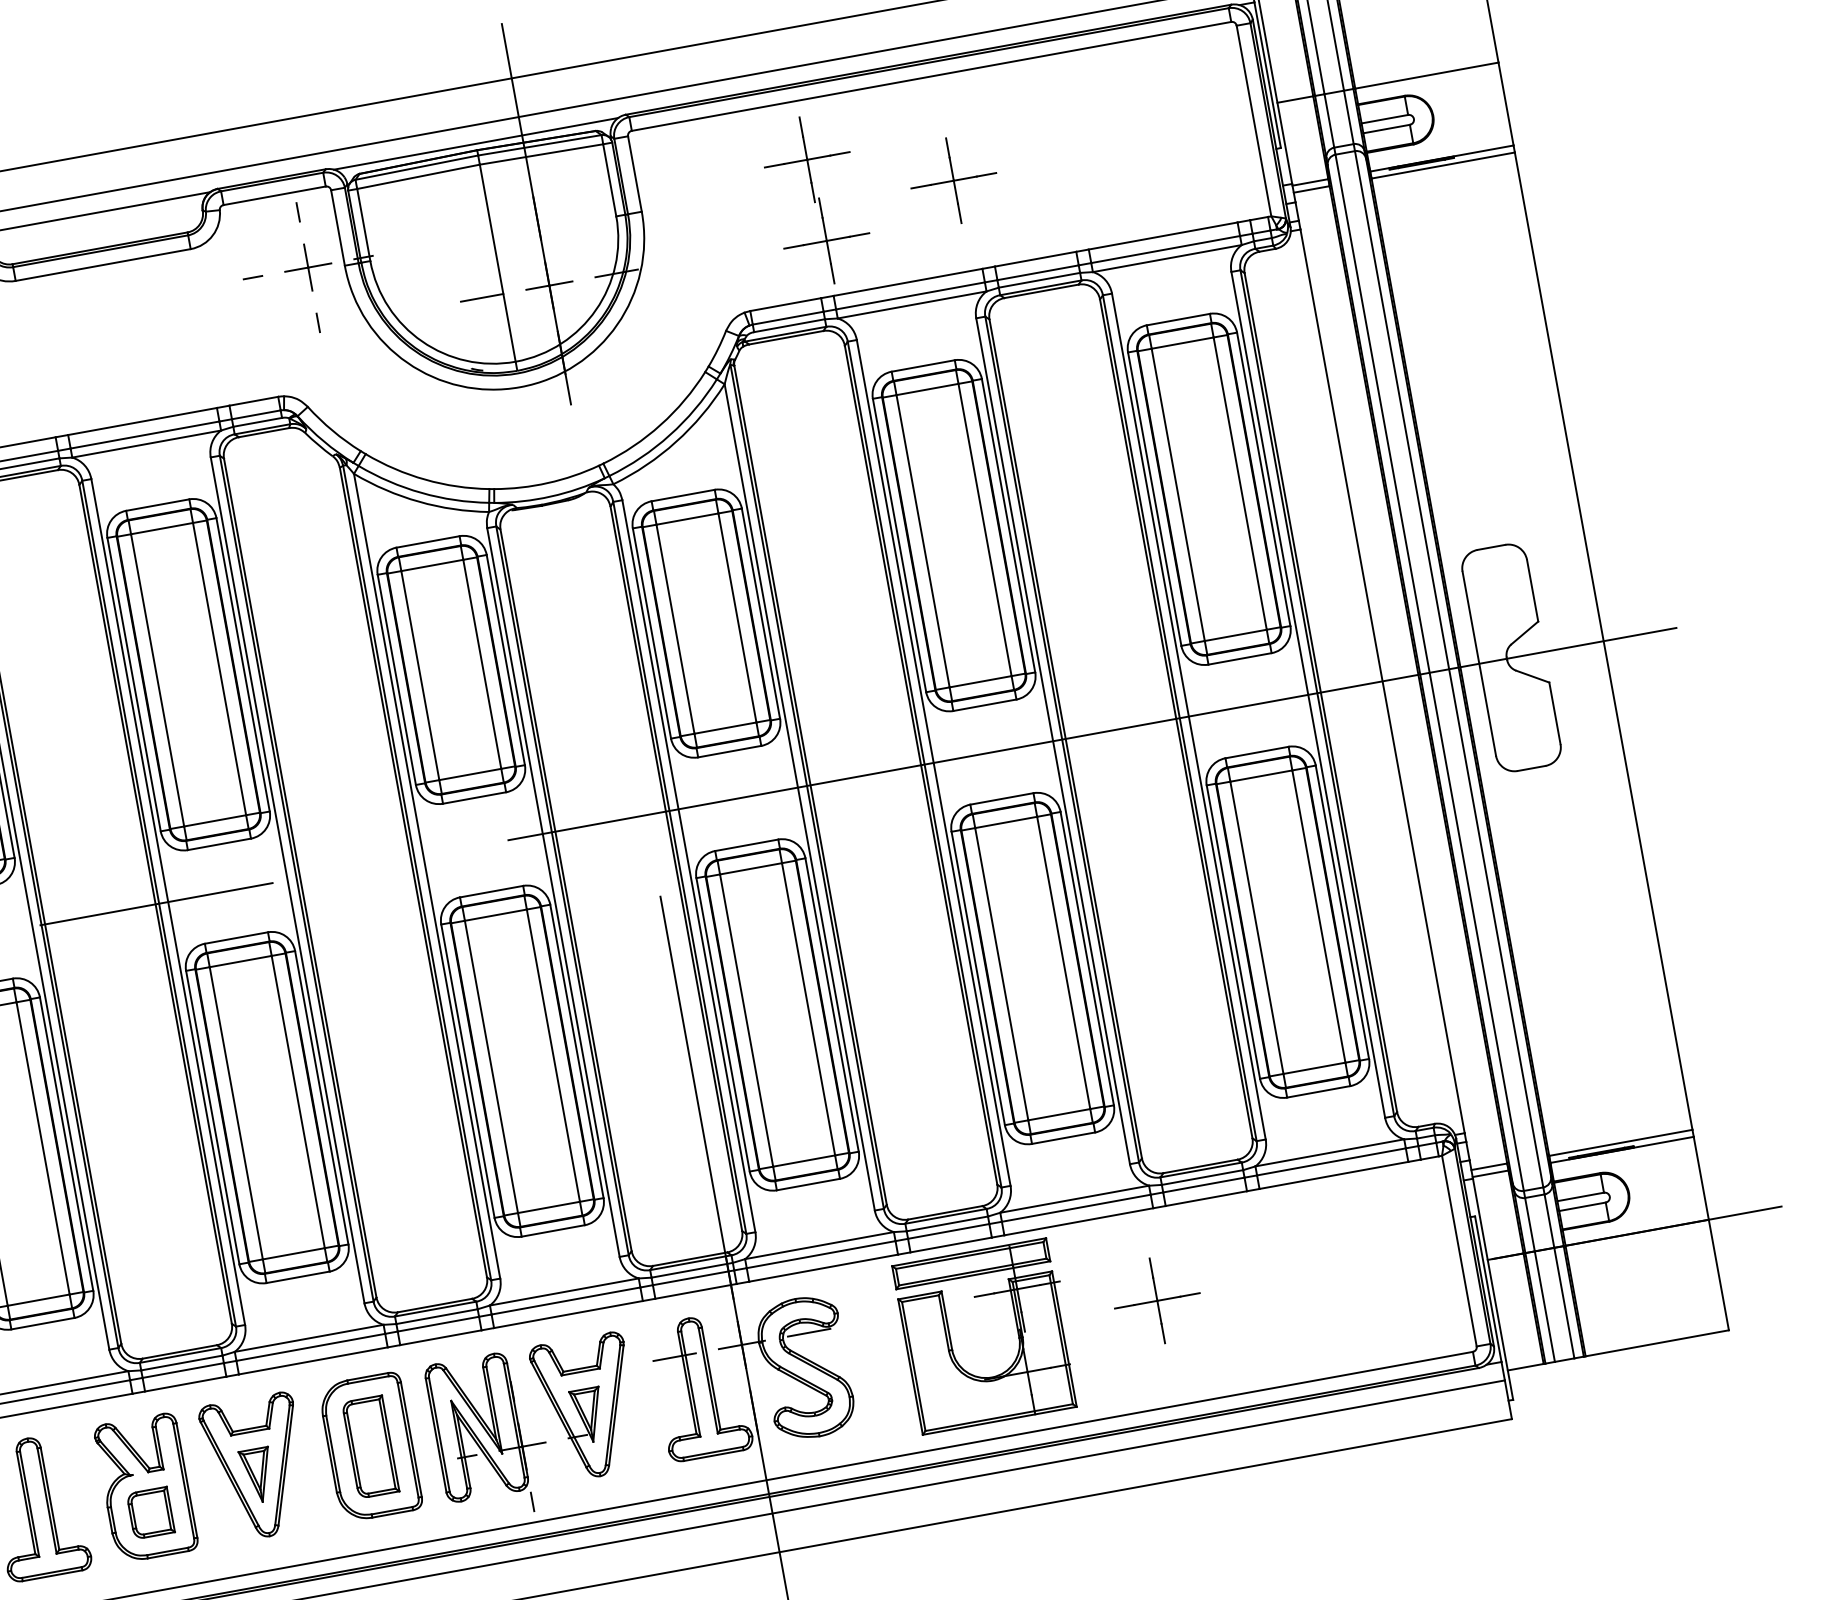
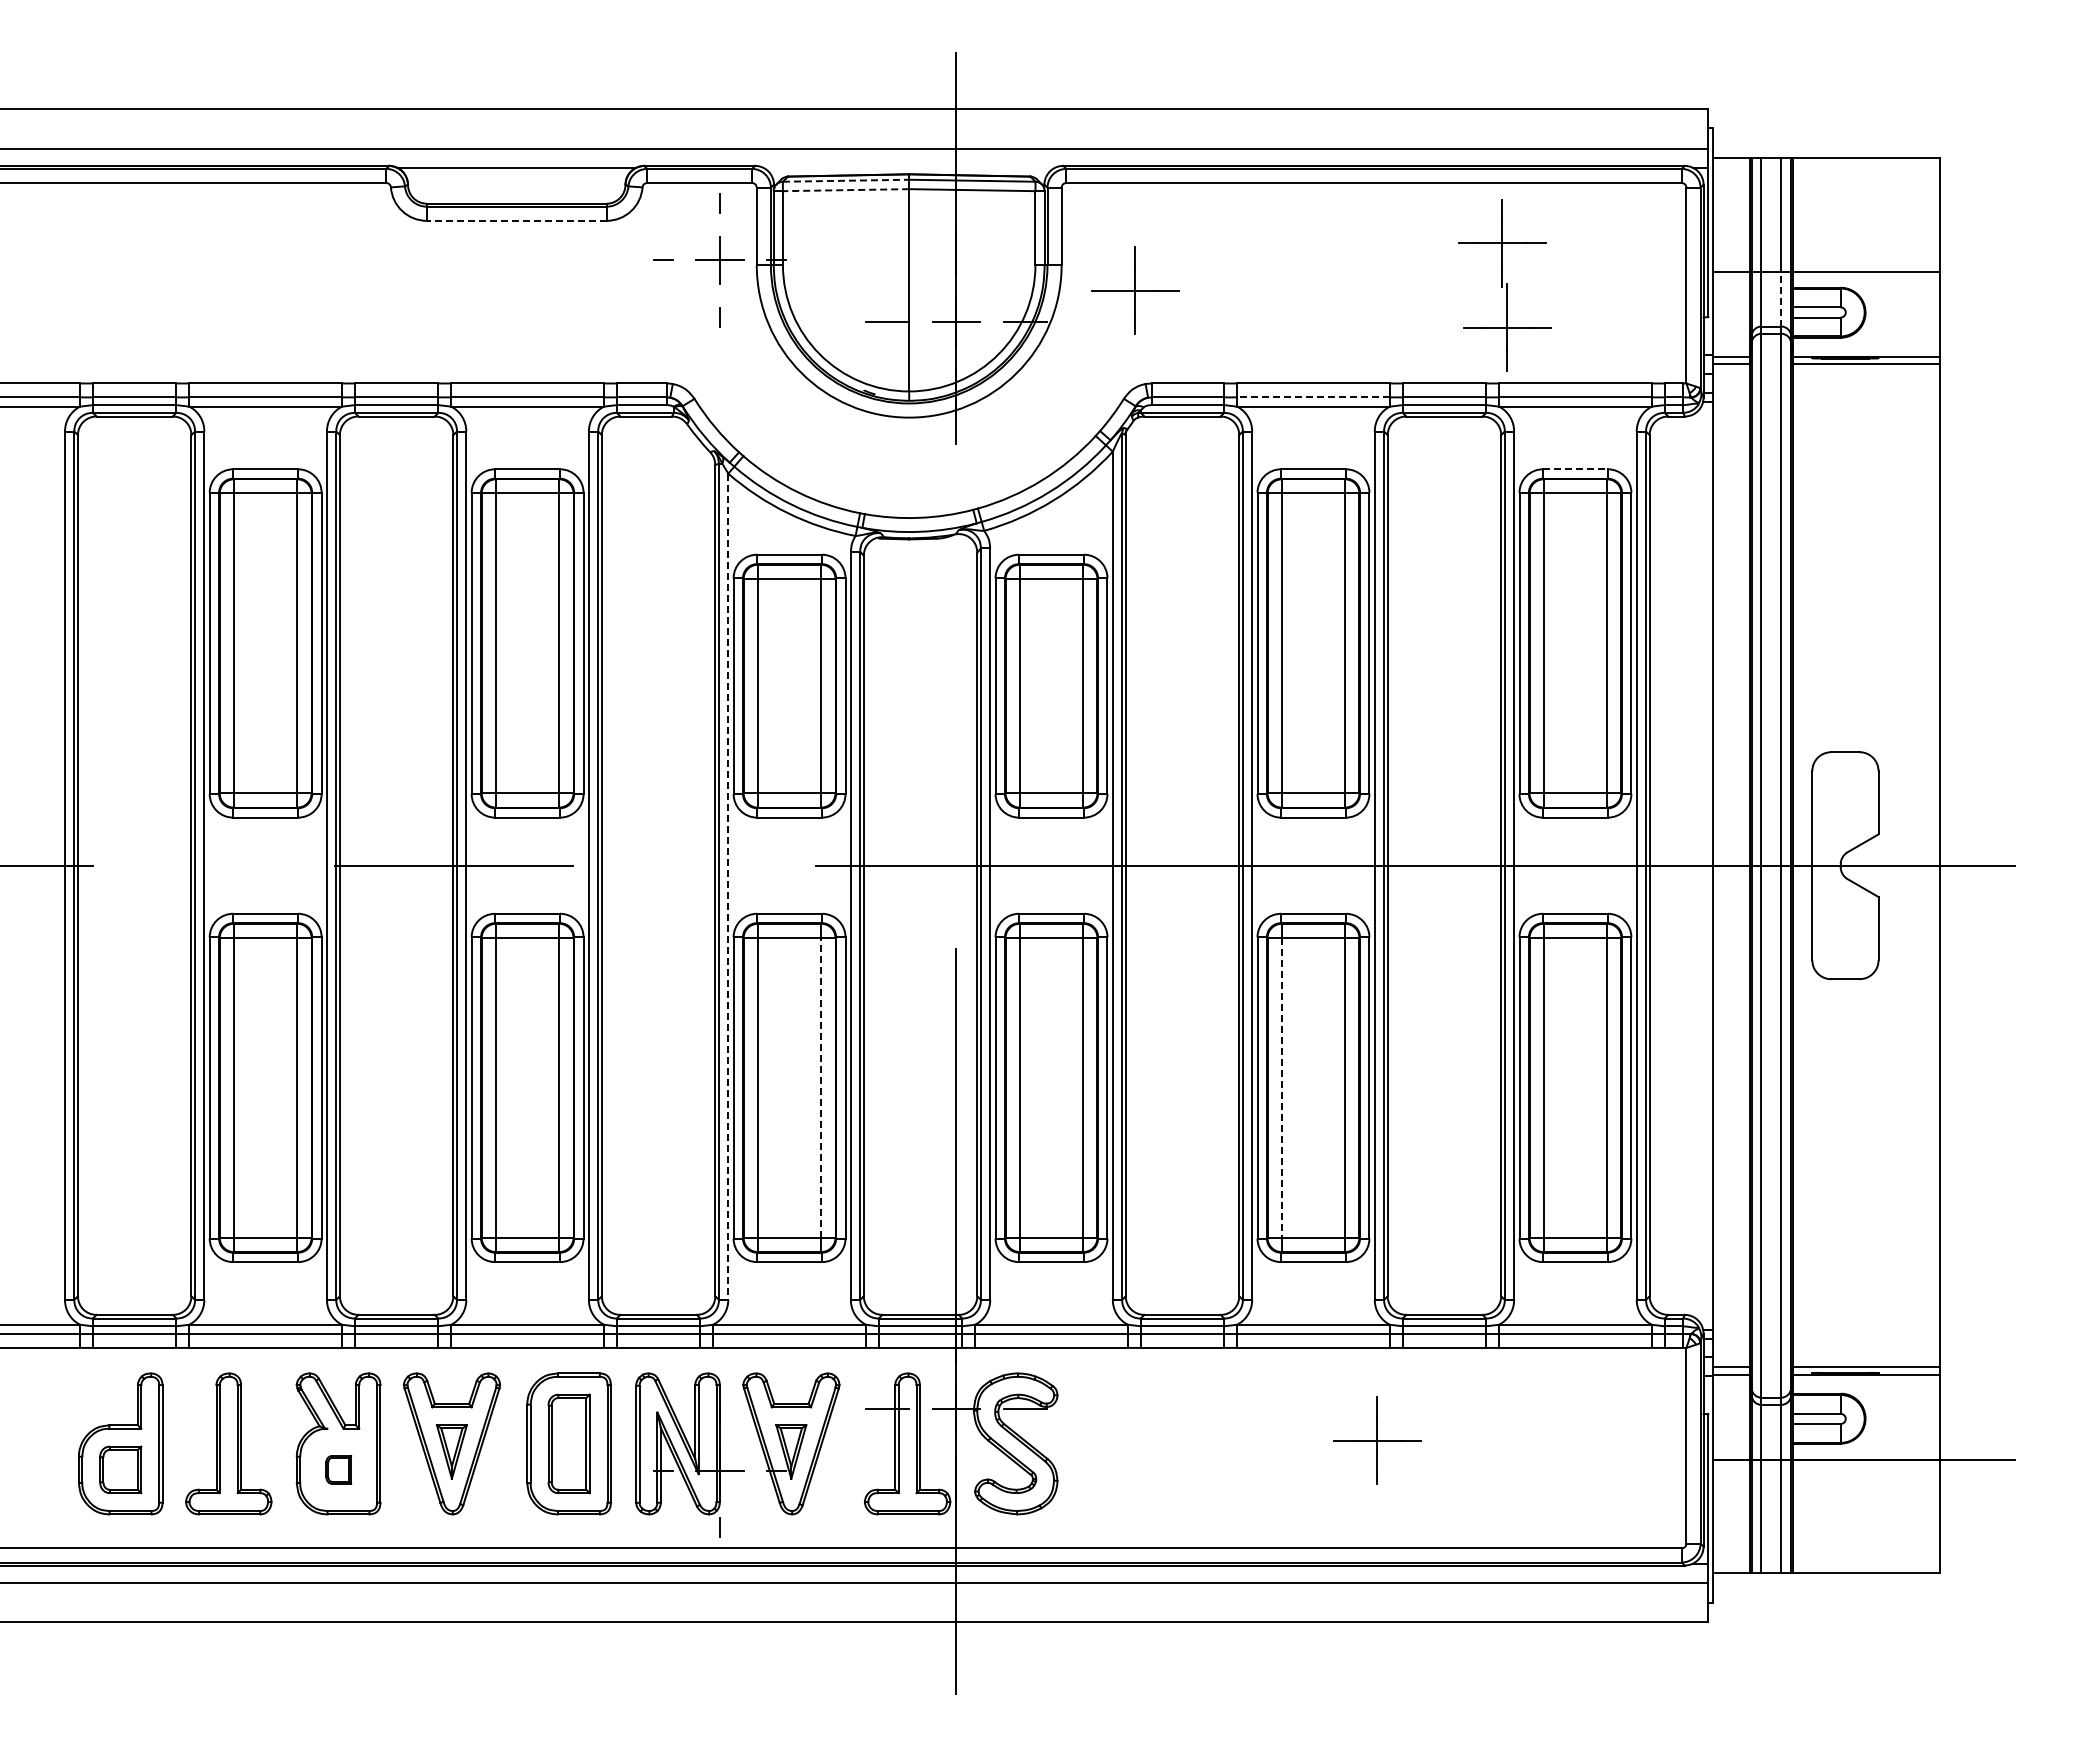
line: (1348, 116) -> (1781, 298), solid -> dashed
line: (476, 143) -> (909, 167), removed
line: (417, 167) -> (846, 180), solid -> dashed
line: (418, 177) -> (845, 190), solid -> dashed
part: (953, 180) -> (1135, 290), moved
part: (816, 200) -> (1504, 285), moved
line: (102, 264) -> (516, 220), solid -> dashed
line: (909, 296) -> (1312, 397), solid -> dashed
line: (1178, 319) -> (1575, 469), solid -> dashed
line: (427, 876) -> (728, 887), solid -> dashed
line: (1001, 974) -> (1281, 1088), solid -> dashed
line: (553, 1055) -> (821, 1087), solid -> dashed
part: (1017, 1330) -> (1233, 1444), removed
part: (150, 1512) -> (338, 1469), size x0.6

